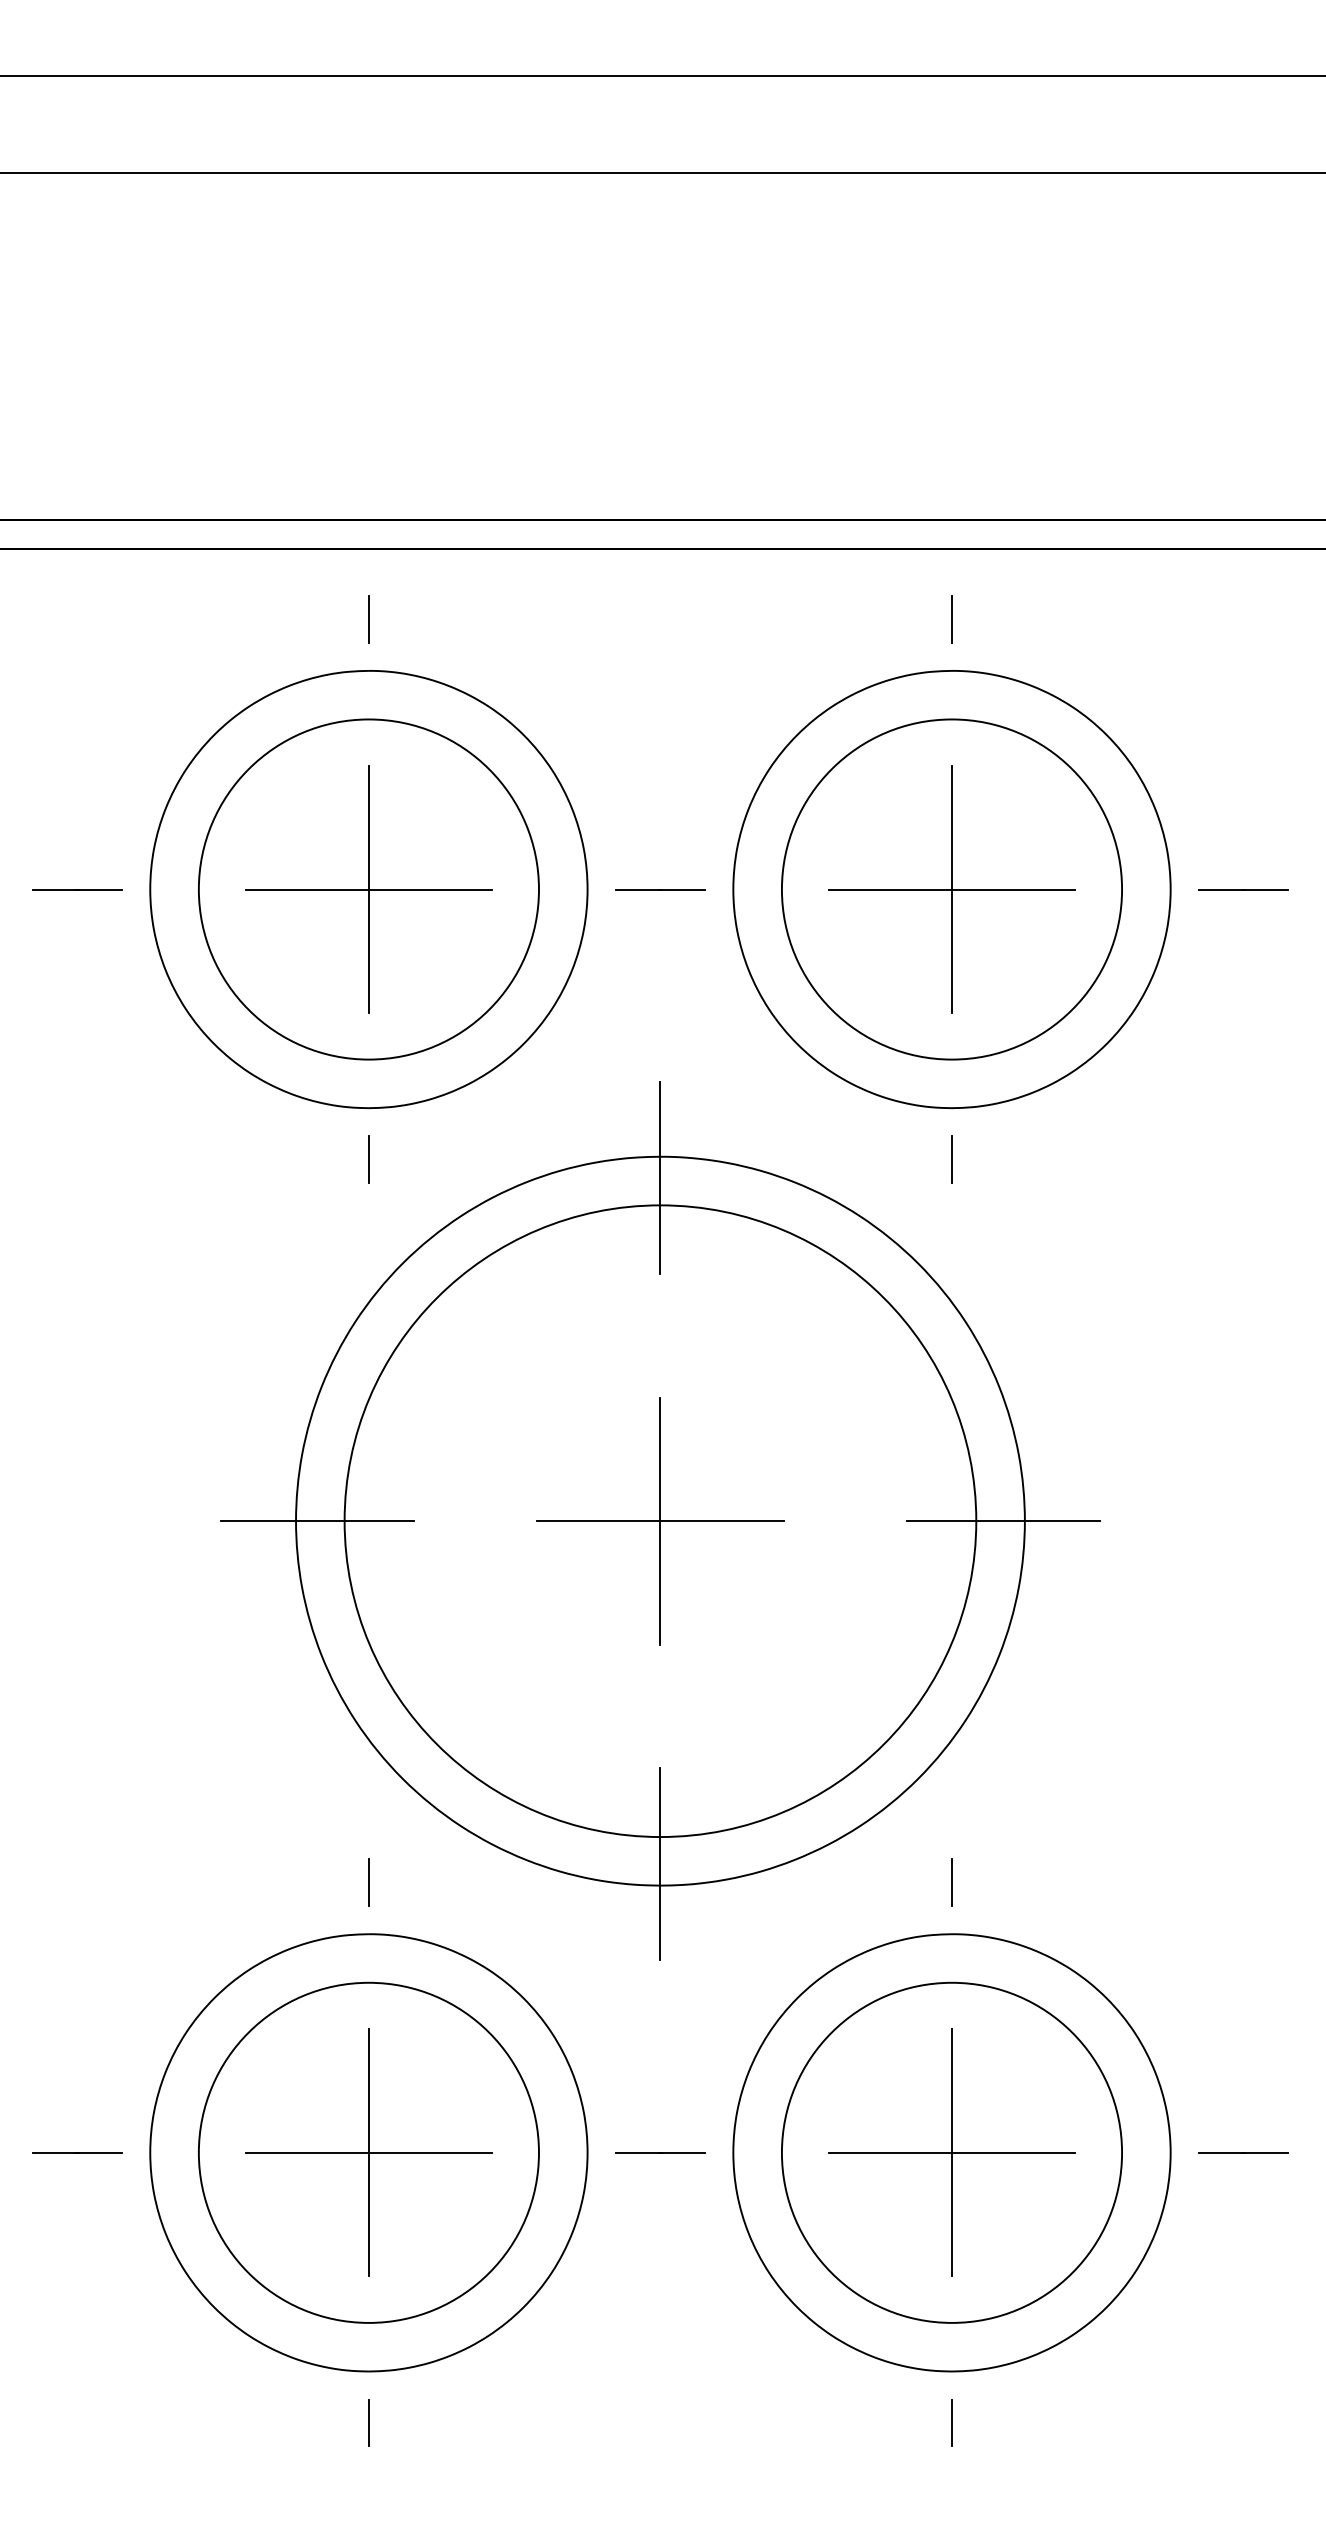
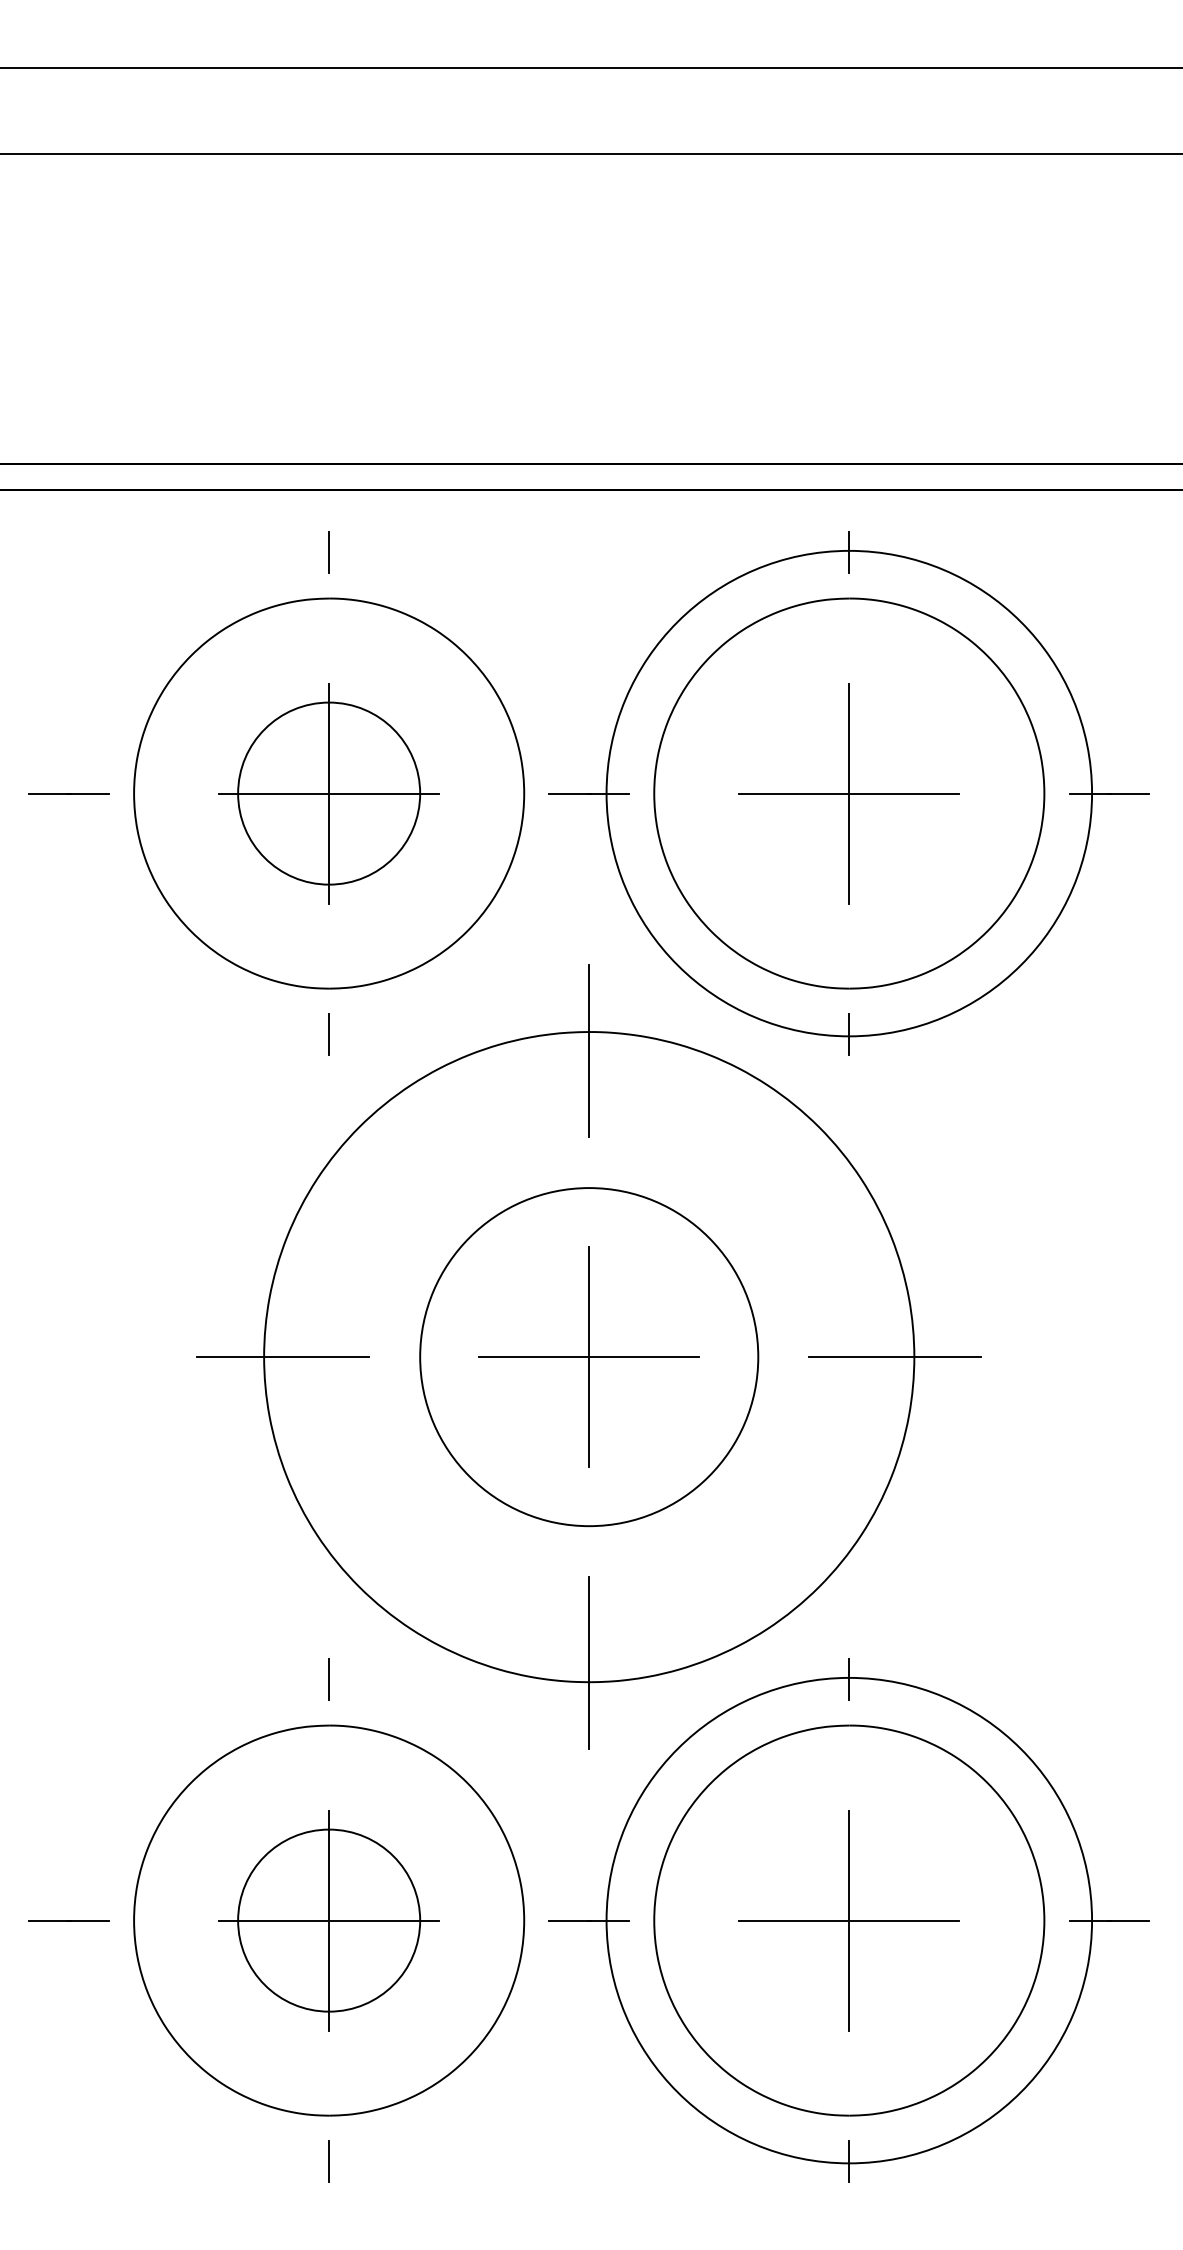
circle: (368, 889) -> (328, 793), size x0.6
circle: (951, 889) -> (848, 793), size x1.6
circle: (660, 1521) -> (589, 1357), size x0.6
circle: (368, 2152) -> (328, 1920), size x0.6
circle: (951, 2152) -> (848, 1920), size x1.6

